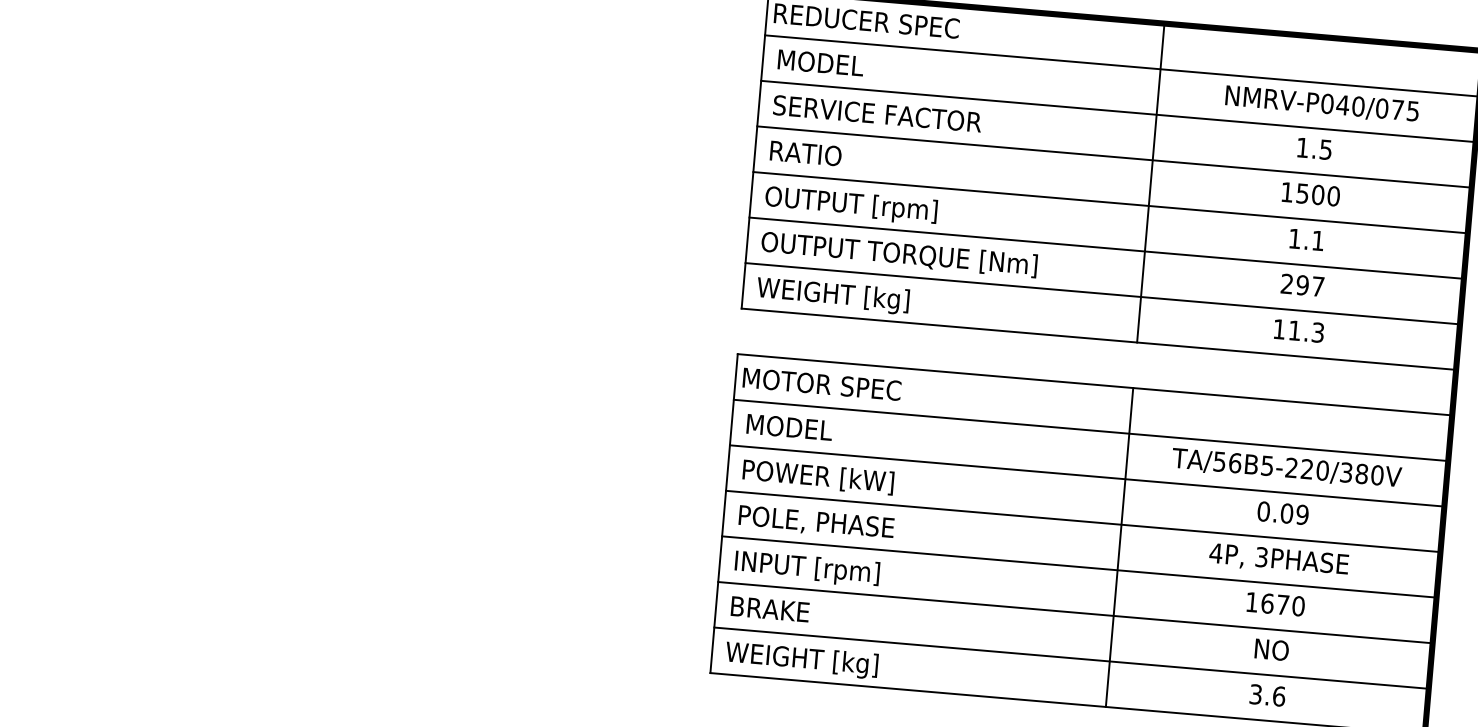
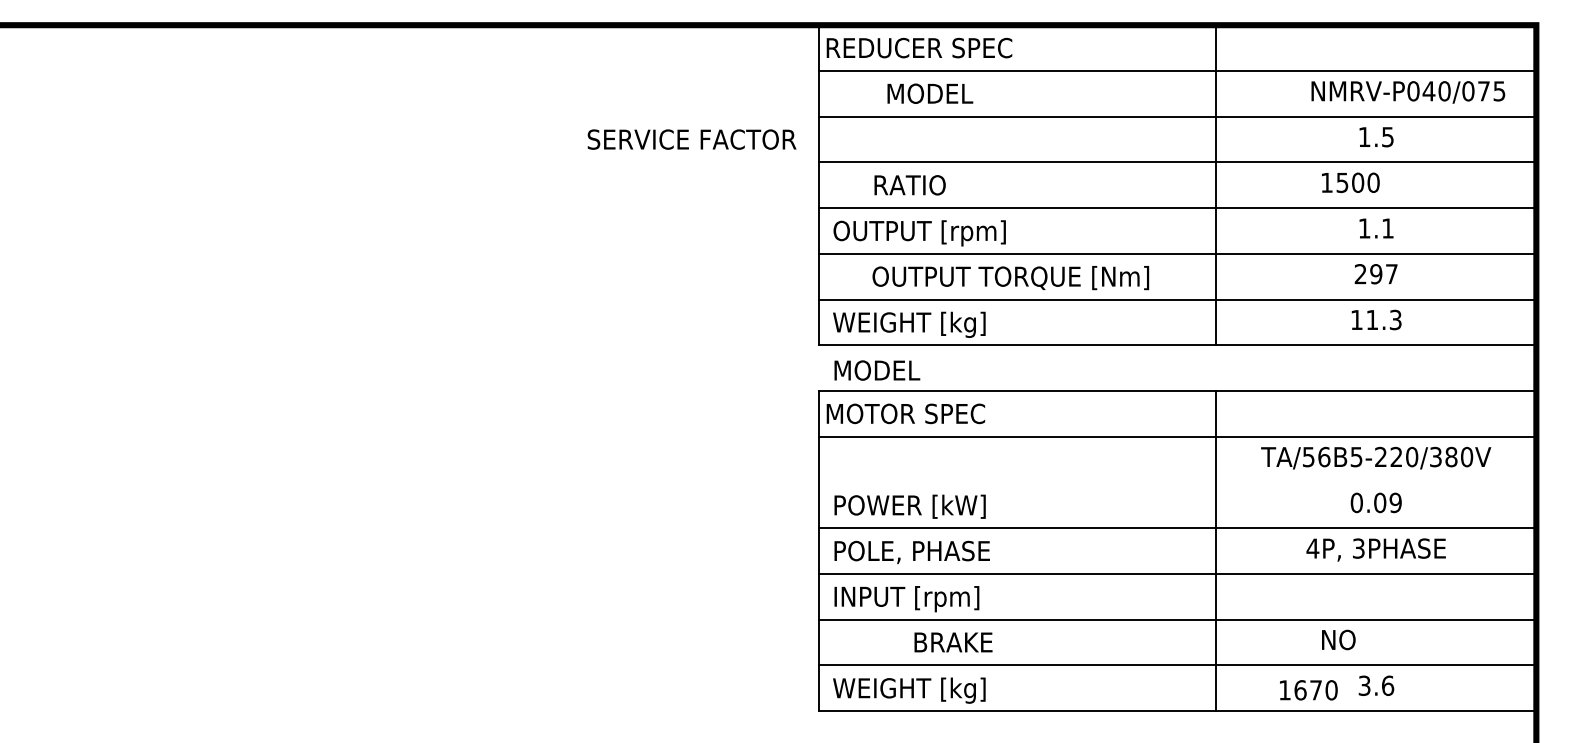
text: (821, 62) -> (930, 93), moved
text: (1322, 104) -> (1408, 92), moved
text: (876, 113) -> (691, 139), moved
text: (805, 153) -> (909, 185), moved
text: (1310, 194) -> (1350, 182), moved
text: (898, 255) -> (1010, 278), moved
text: (789, 427) -> (877, 370), moved
line: (1086, 475) -> (1177, 482), removed
text: (1275, 604) -> (1308, 690), moved
text: (770, 609) -> (953, 642), moved
text: (1271, 649) -> (1338, 639), moved

